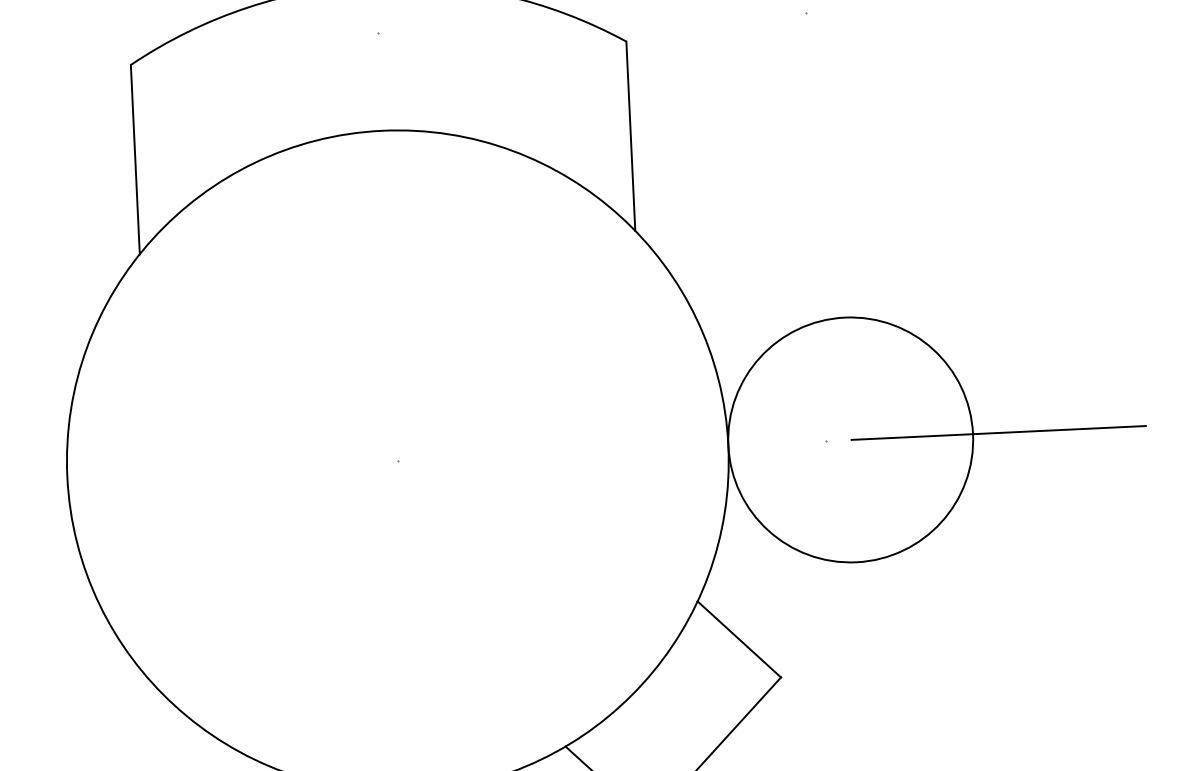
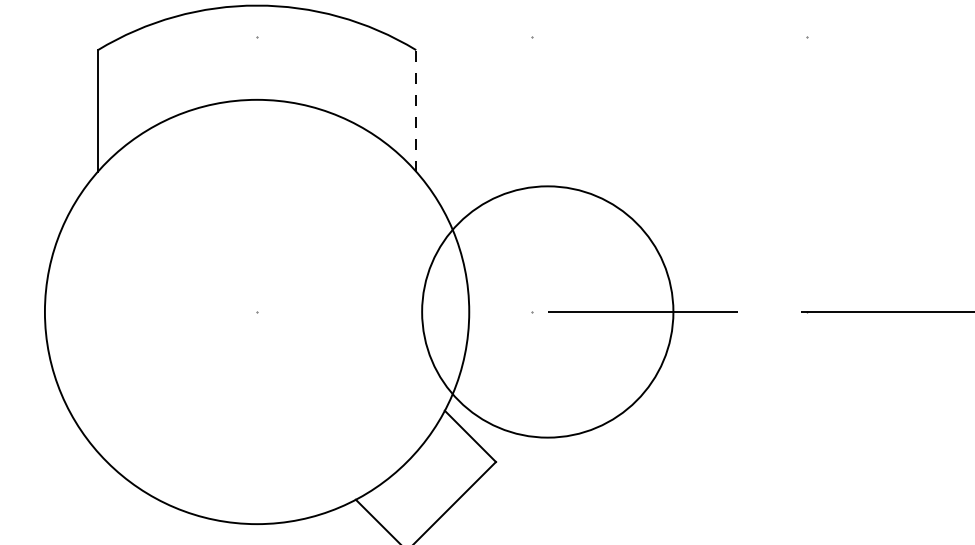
line: (631, 135) -> (416, 110), solid -> dashed
circle: (850, 439) -> (547, 311), size x1.6

